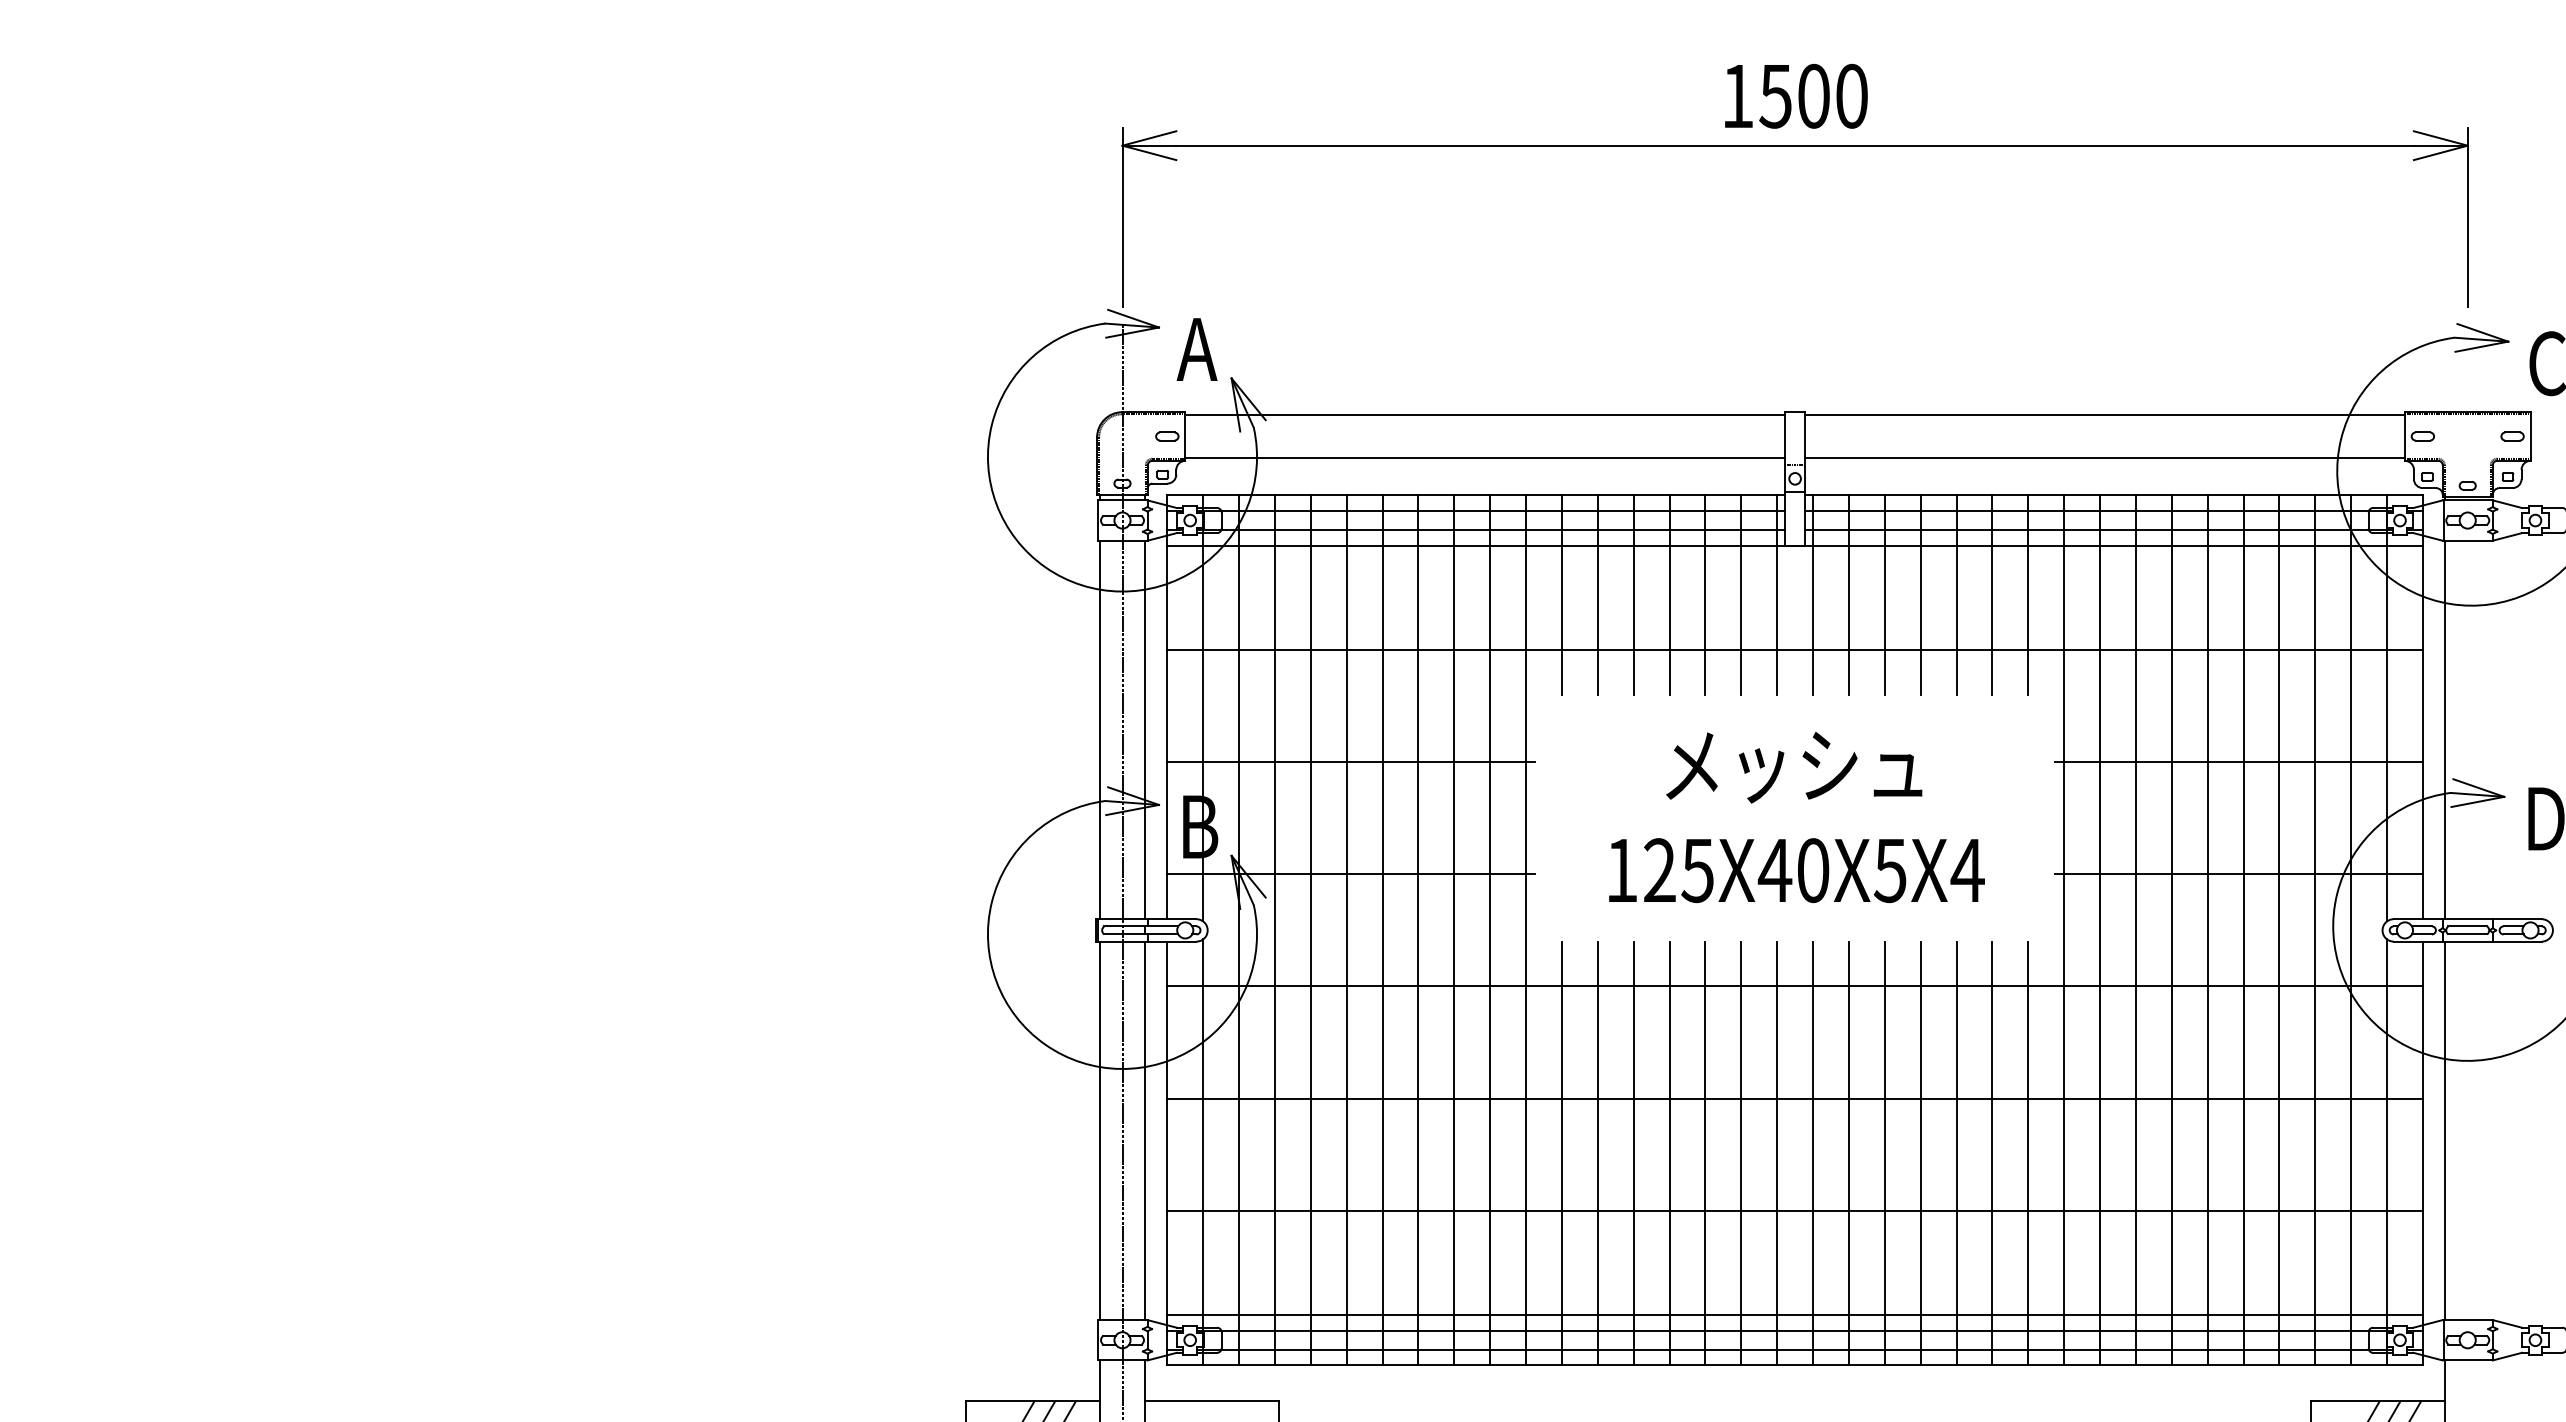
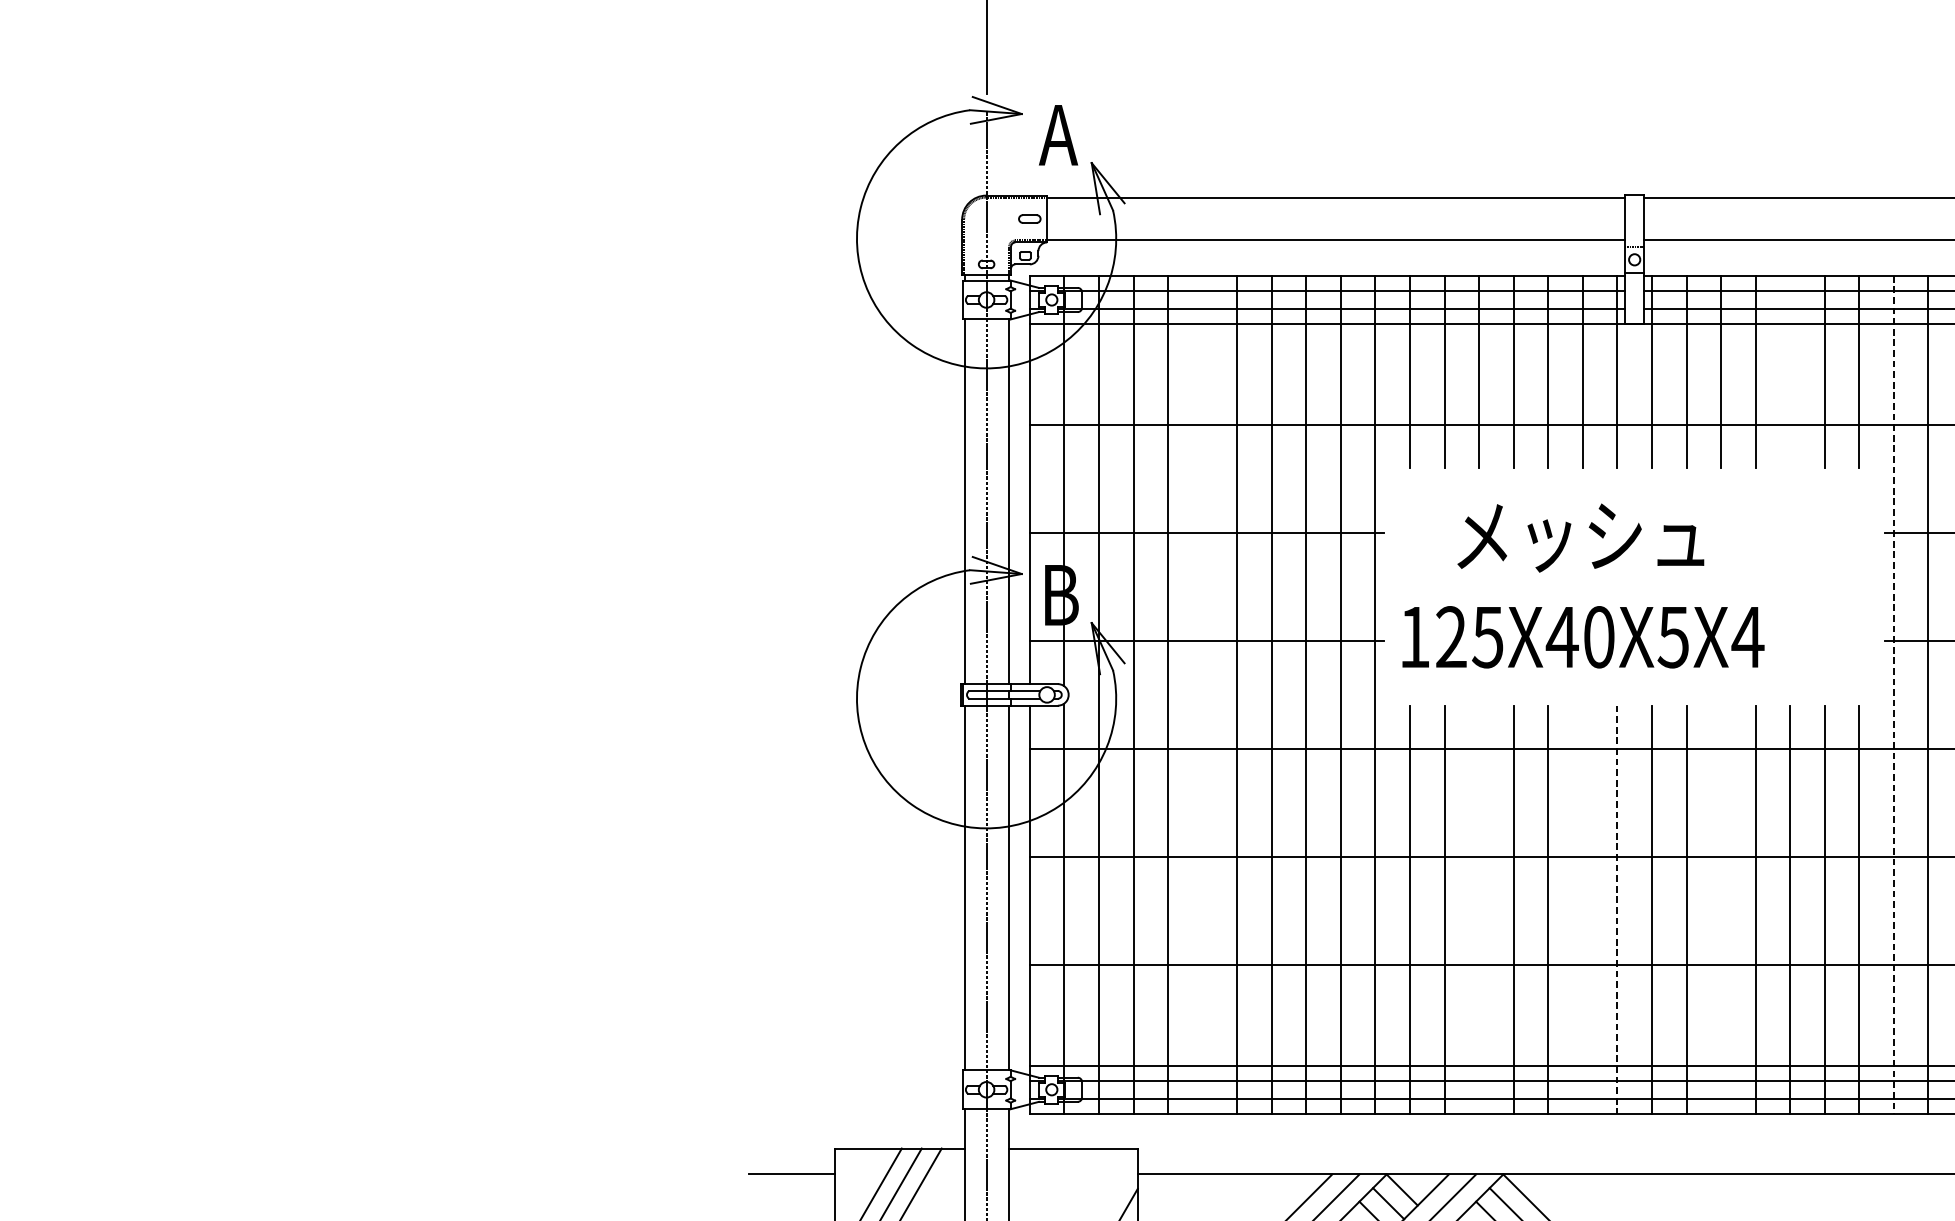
line: (1956, 595) -> (1790, 372), removed
text: (1796, 817) -> (1583, 586), moved
line: (1346, 930) -> (1202, 694), removed
line: (2064, 930) -> (1894, 694), solid -> dashed
line: (1633, 1153) -> (1478, 909), removed
line: (1741, 1153) -> (1583, 909), removed
line: (1777, 1153) -> (1617, 909), solid -> dashed
line: (1884, 1153) -> (1720, 909), removed

